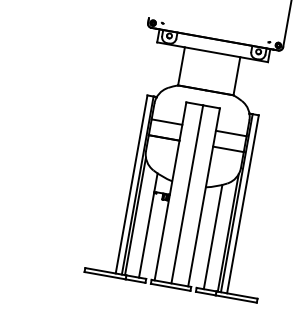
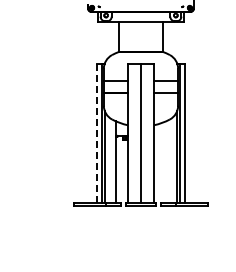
line: (131, 184) -> (97, 133), solid -> dashed
line: (213, 236) -> (166, 161), removed

